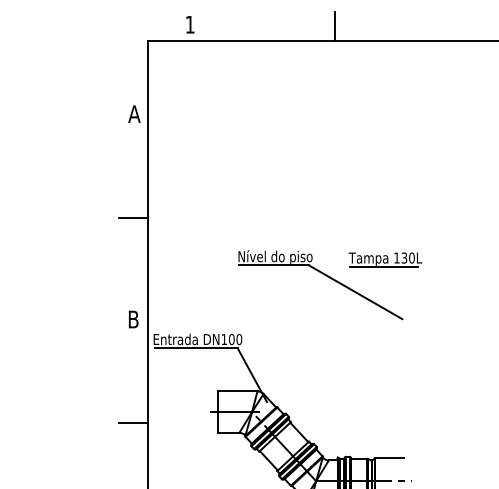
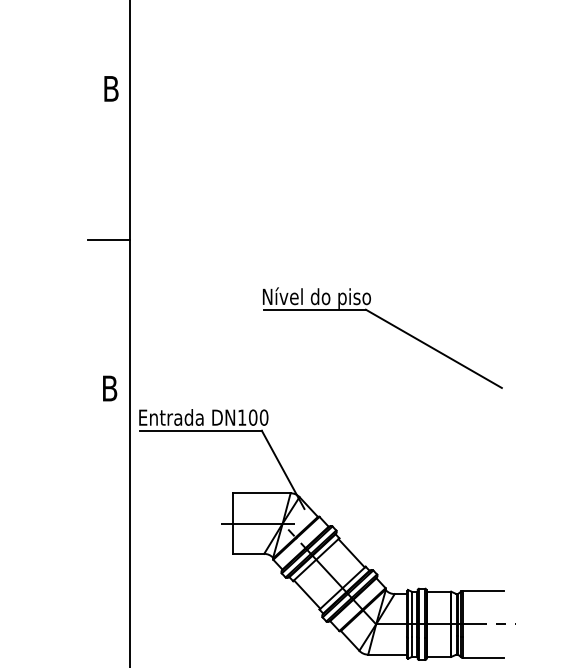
text: (134, 113) -> (111, 88), A -> B
part: (385, 259) -> (477, 300), removed
line: (132, 423) -> (108, 540), removed

